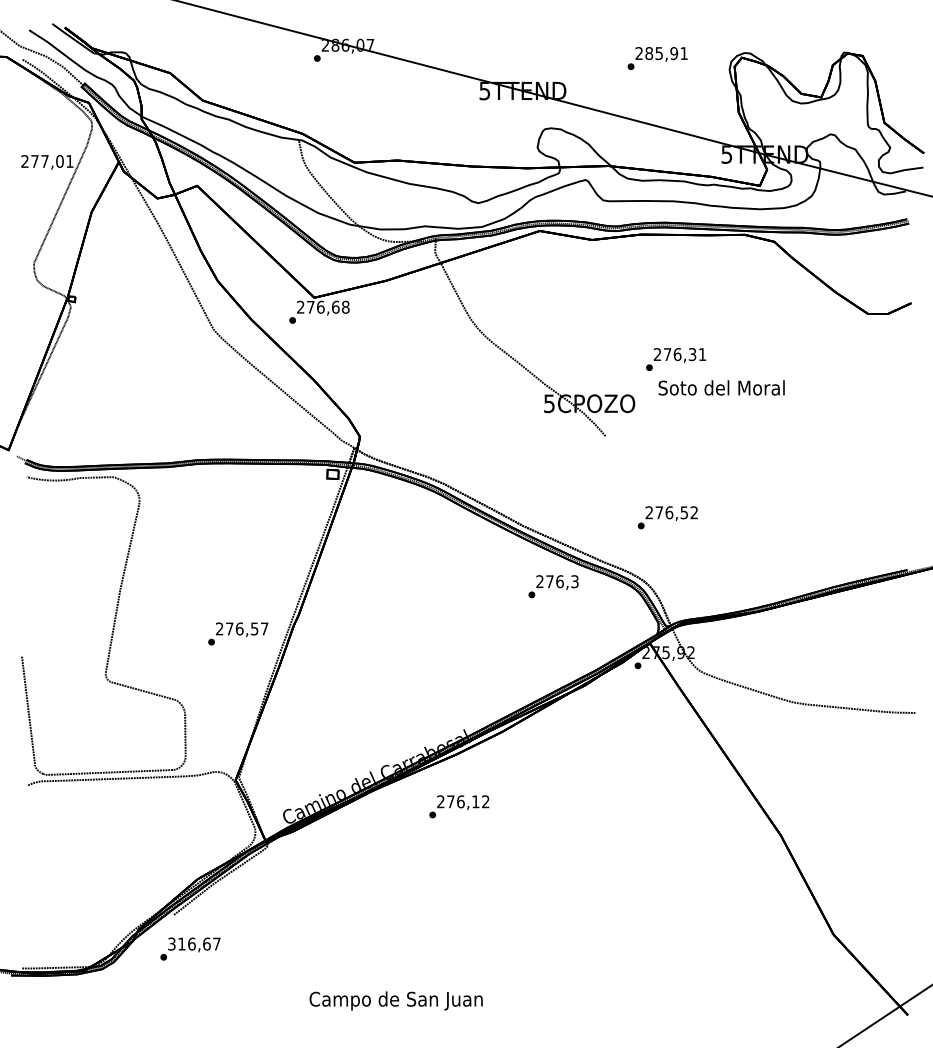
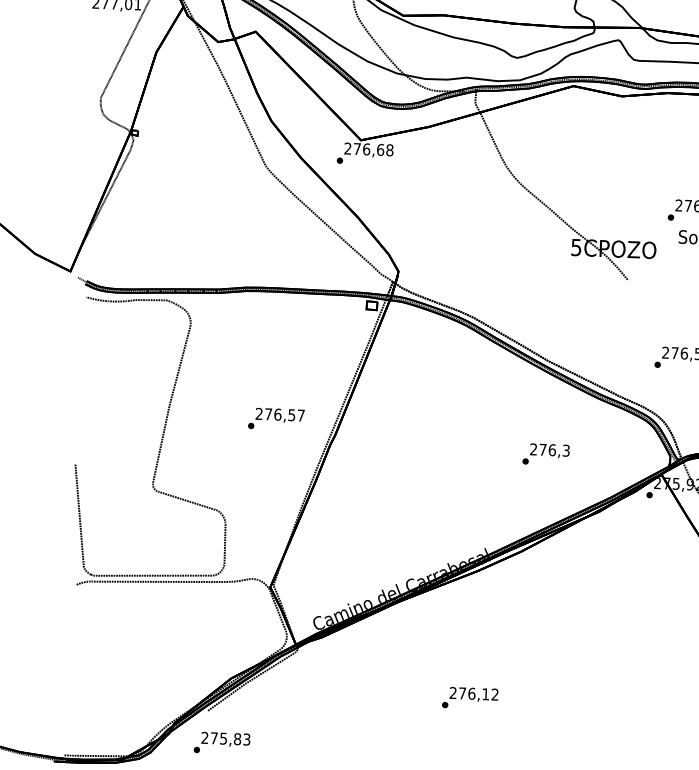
text: (553, 586) -> (546, 454), moved
text: (238, 633) -> (276, 418), moved
text: (459, 806) -> (470, 698), moved
text: (194, 943) -> (226, 738), 316,67 -> 275,83

